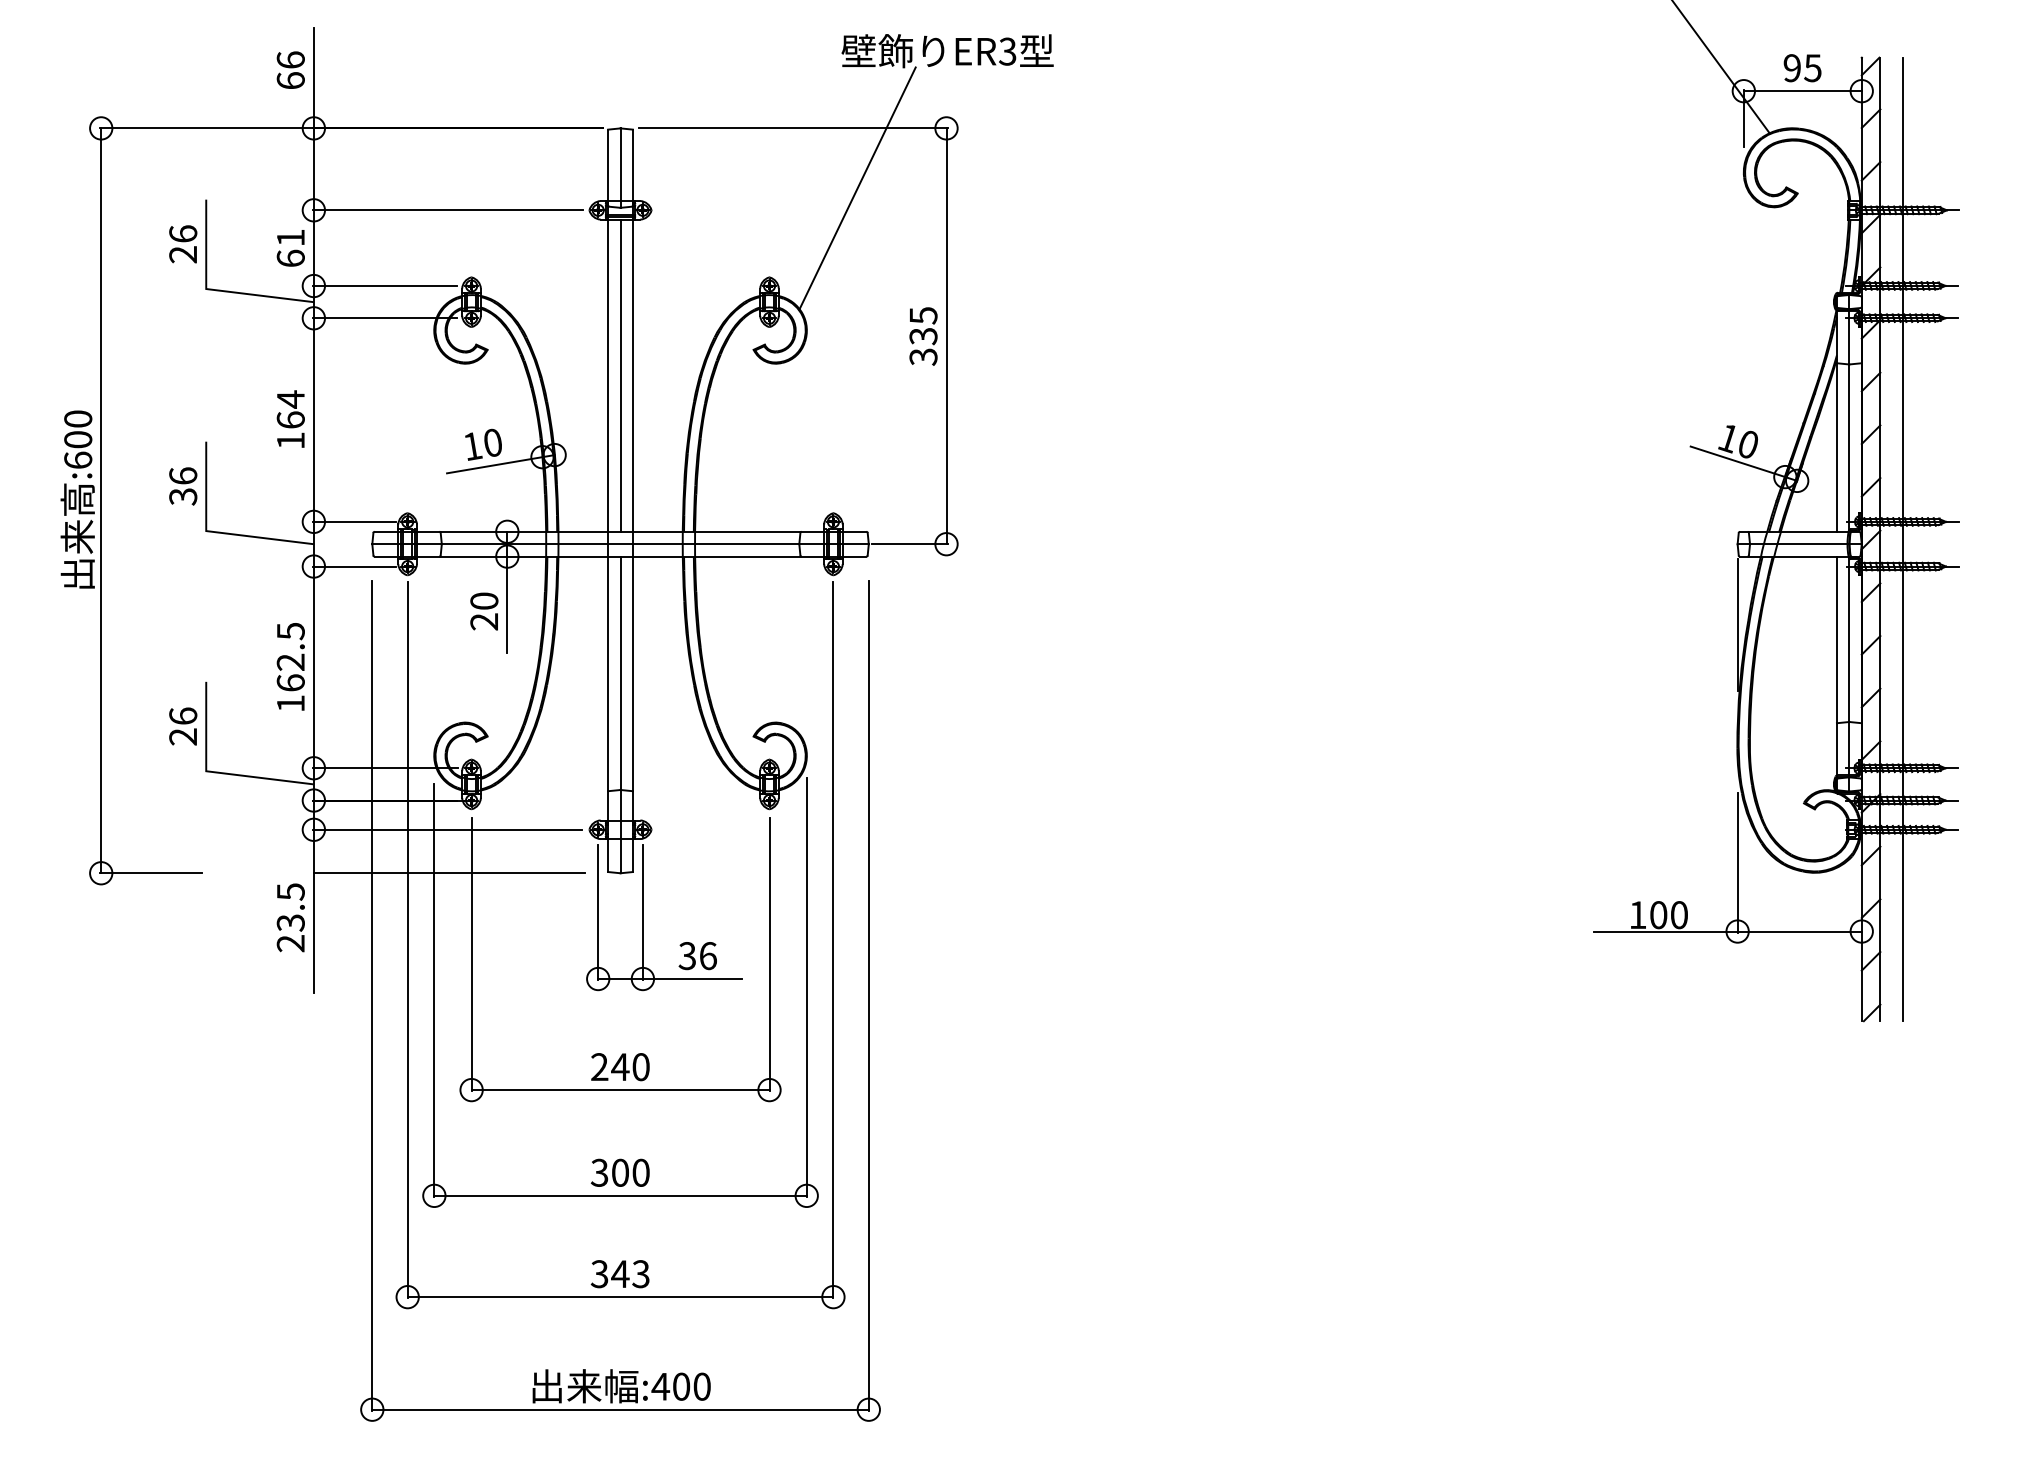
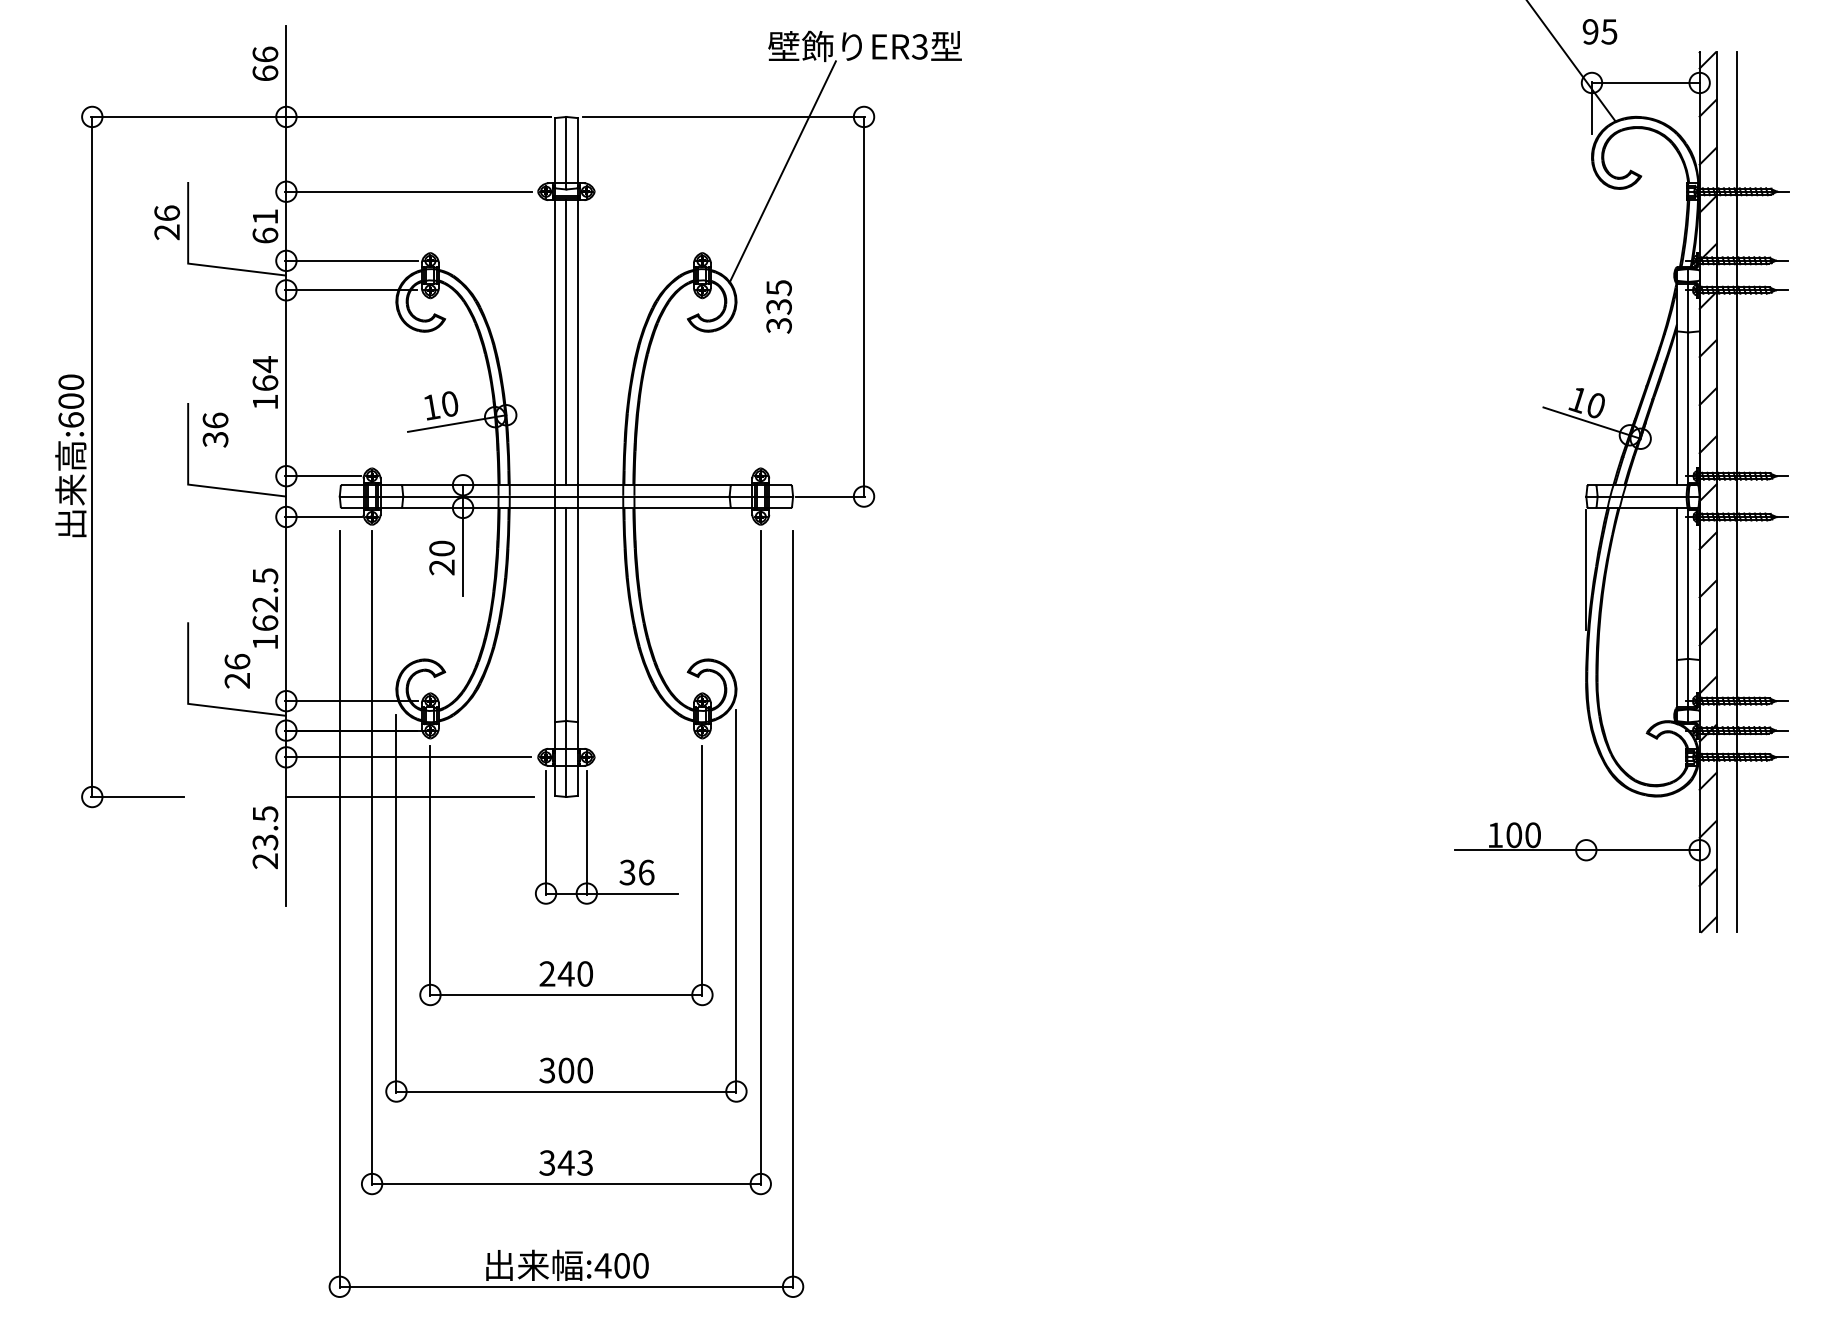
text: (1802, 68) -> (1599, 32), moved
text: (923, 336) -> (779, 306), moved
text: (183, 486) -> (215, 430), moved
text: (183, 726) -> (237, 671), moved
line: (1737, 862) -> (1586, 787), removed

